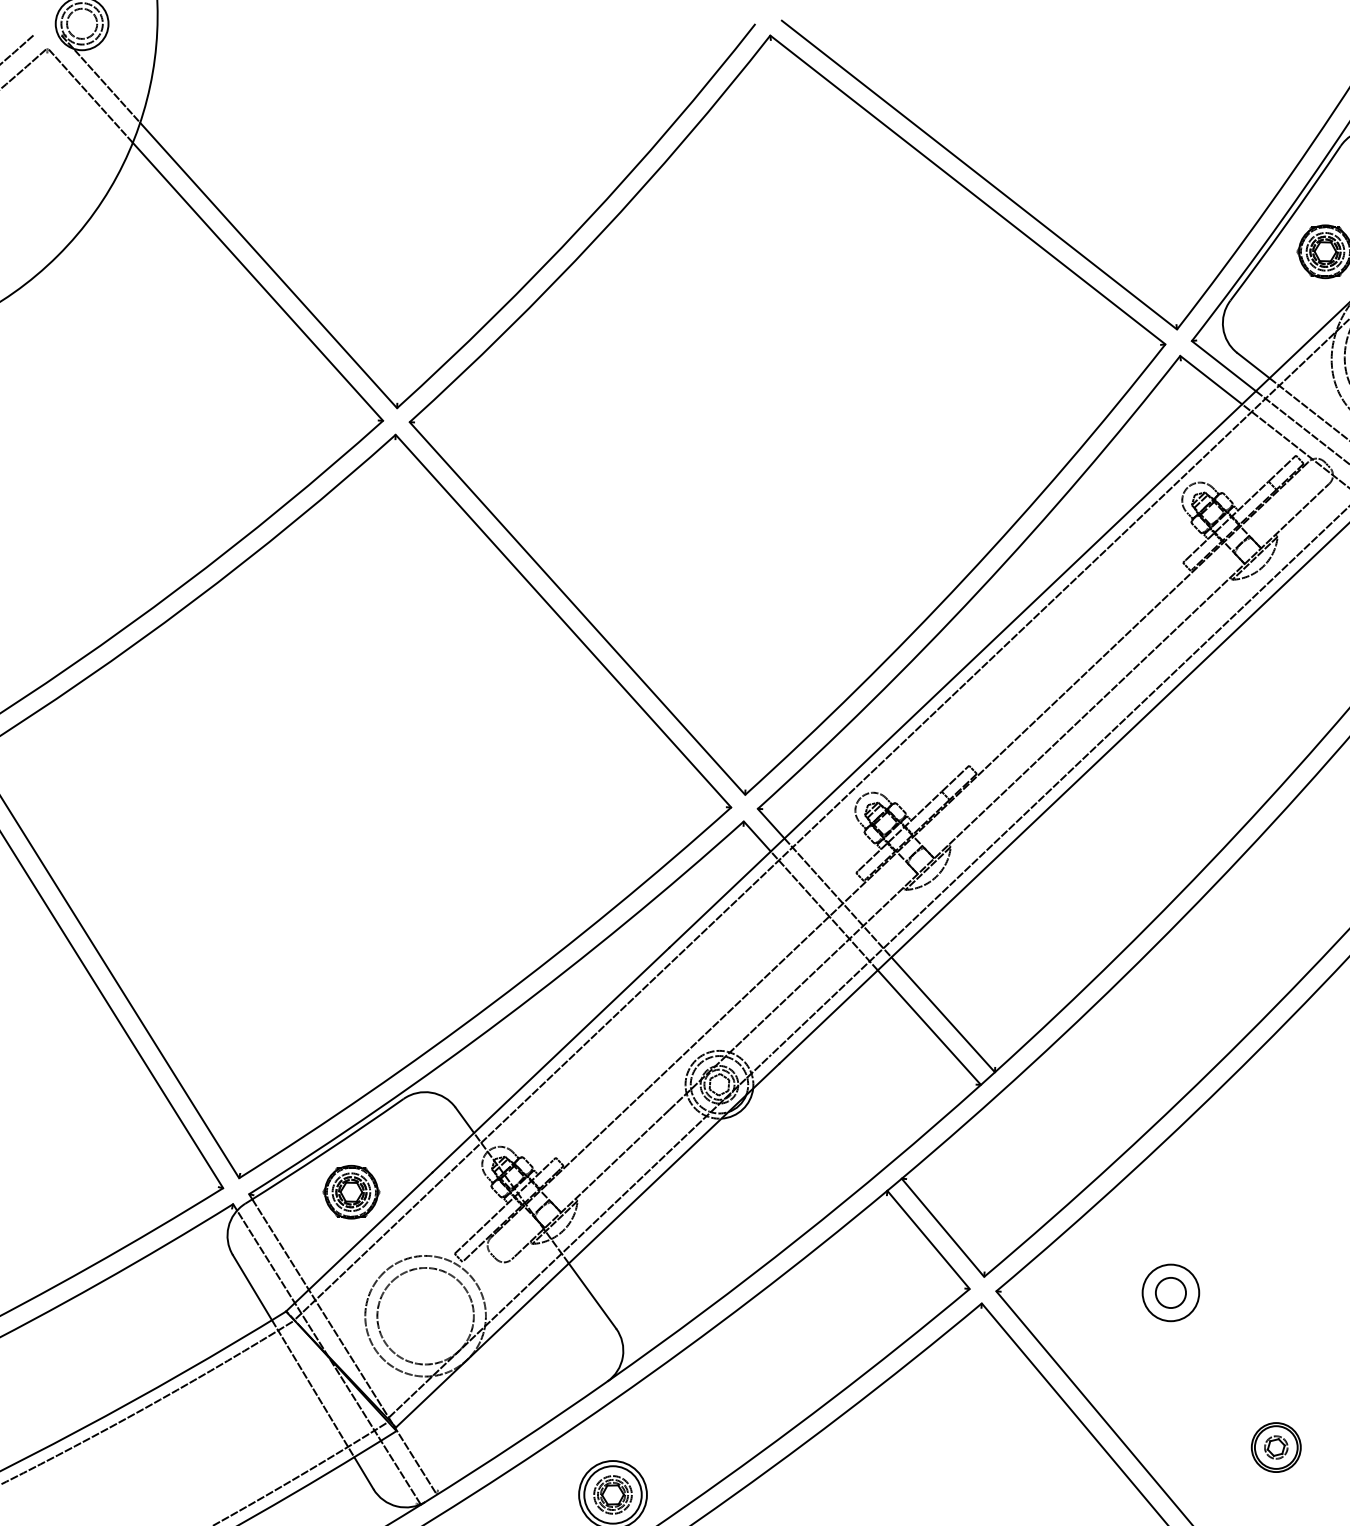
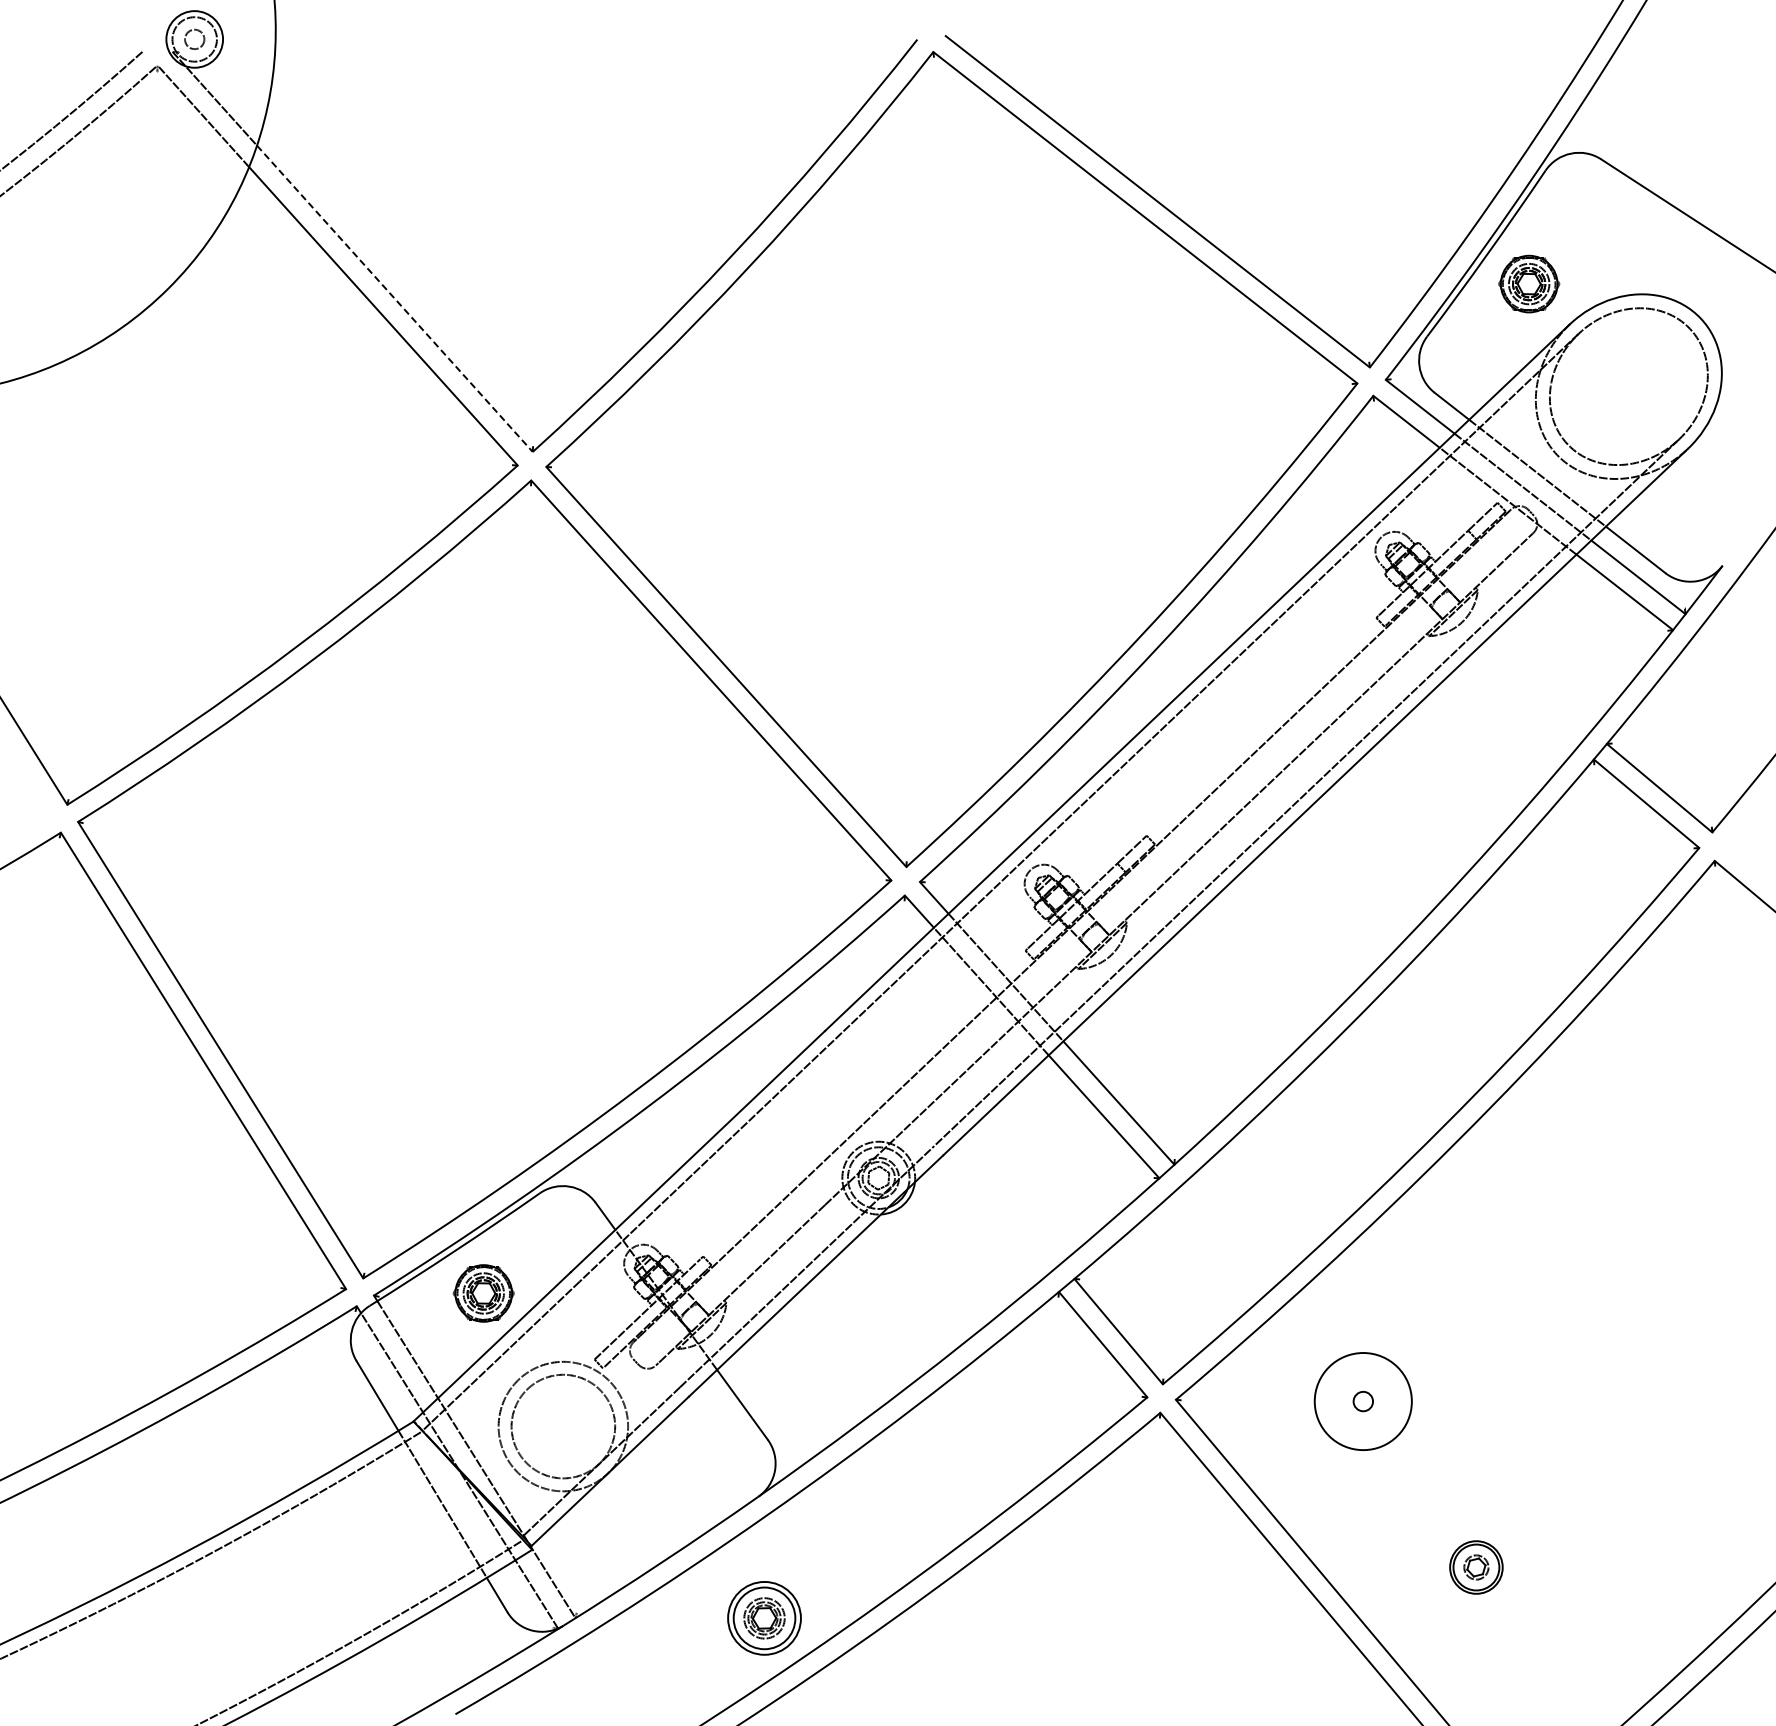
circle: (81, 23) -> (194, 39), size x0.6
line: (269, 266) -> (395, 299), solid -> dashed
circle: (1170, 1292) -> (1362, 1401), size x1.6
circle: (1171, 1292) -> (1363, 1401), size x0.6

